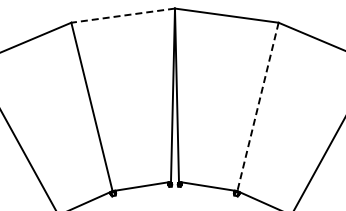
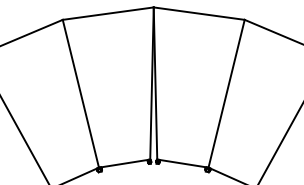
line: (122, 15) -> (107, 13), dashed -> solid
line: (258, 106) -> (227, 93), dashed -> solid

